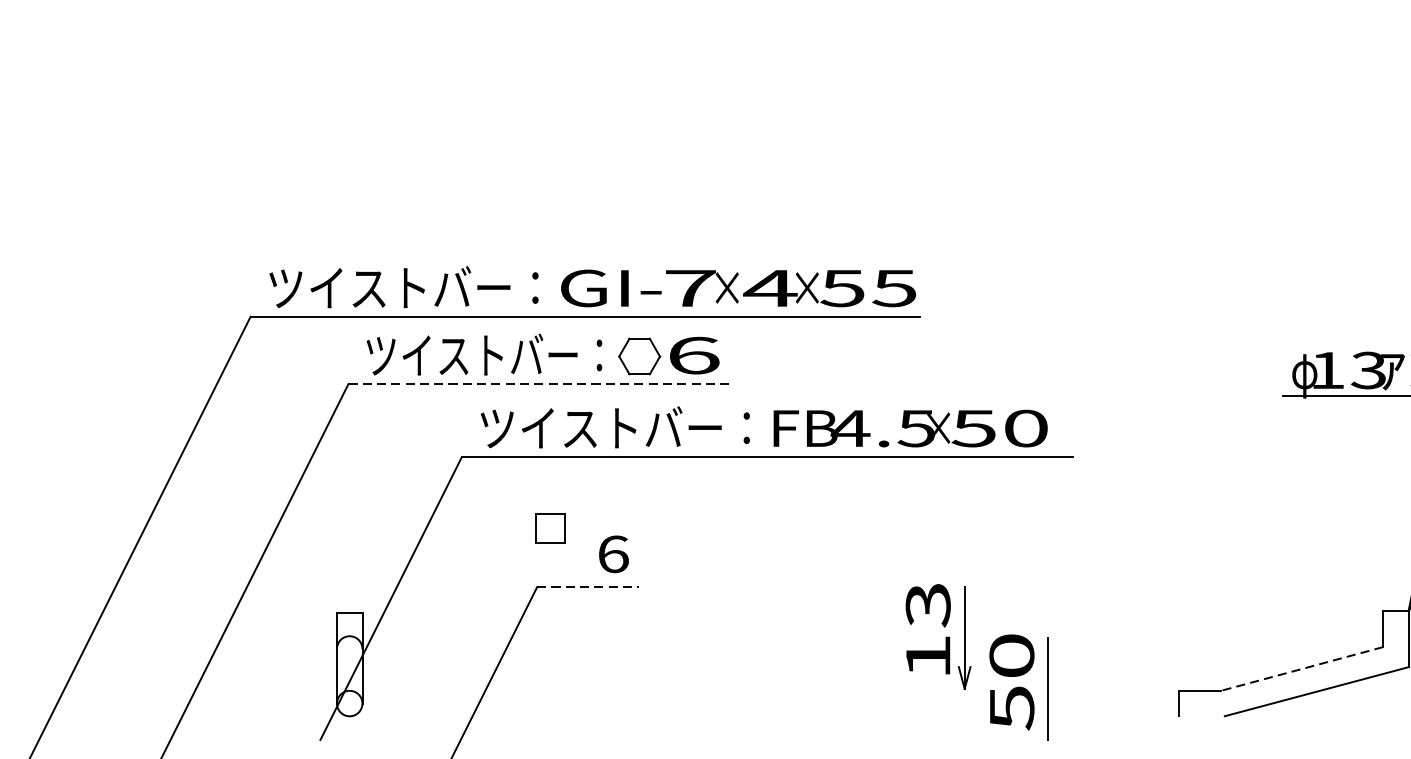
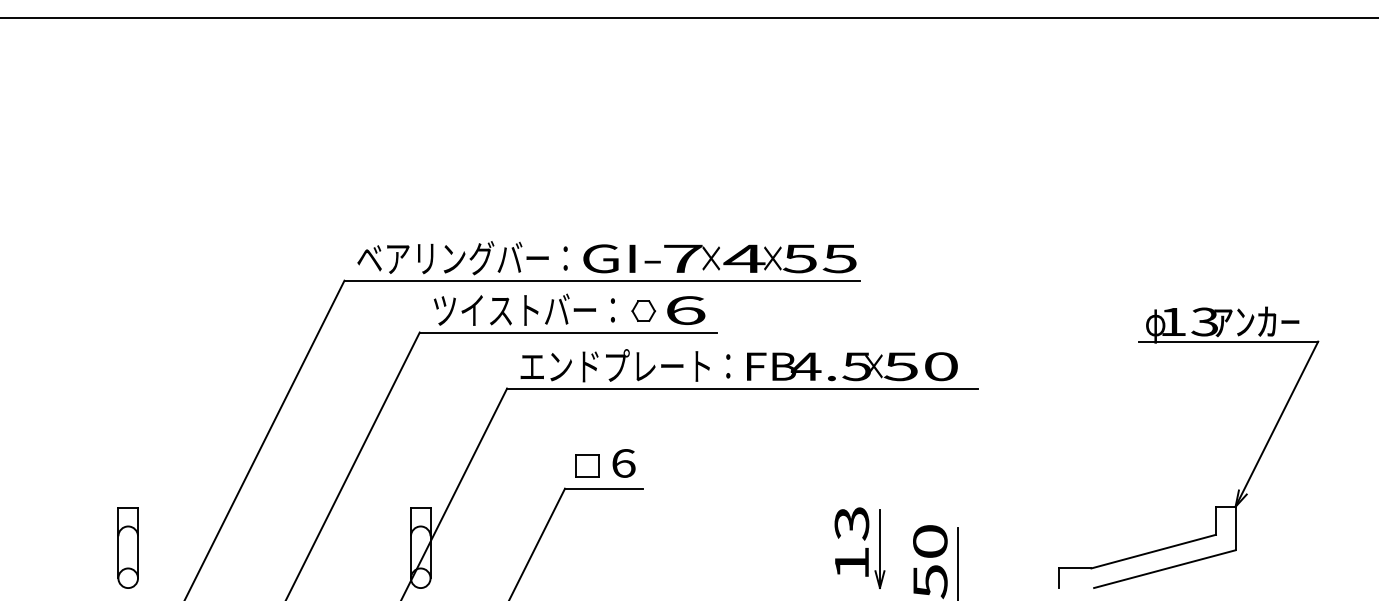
text: (403, 287) -> (462, 258), ツイストバー： -> ベアリングバー：
part: (639, 355) -> (643, 310), size x0.71
line: (541, 384) -> (568, 332), dashed -> solid
text: (615, 427) -> (625, 365), ツイストバー： -> エンドプレート：
part: (550, 527) -> (587, 465), moved
line: (588, 586) -> (604, 488), dashed -> solid
part: (945, 637) -> (865, 548), moved
line: (1301, 668) -> (1153, 551), dashed -> solid

